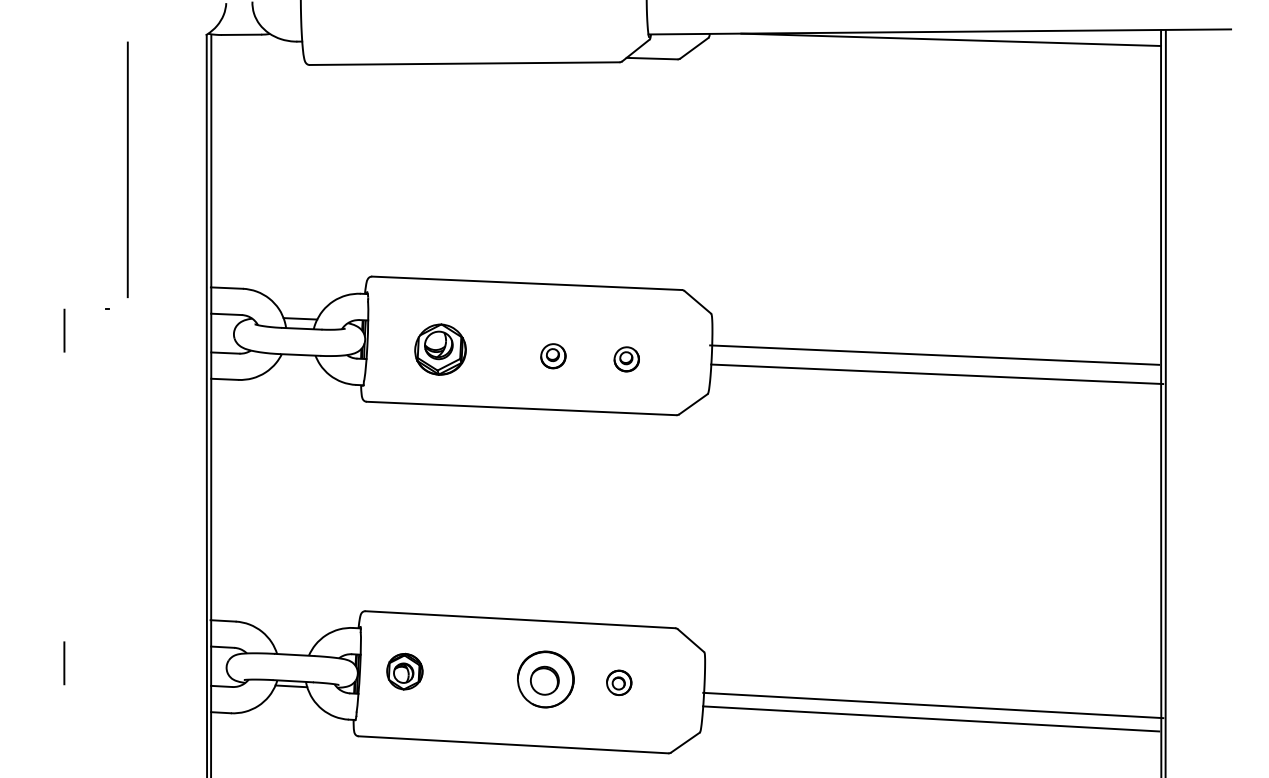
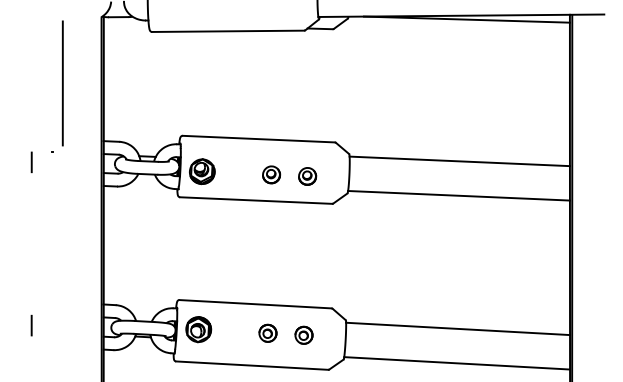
part: (440, 349) -> (202, 171), moved
part: (552, 355) -> (271, 174), size x1.43
line: (934, 355) -> (459, 161), moved
part: (626, 359) -> (307, 176), size x1.43
line: (936, 373) -> (458, 195), moved
part: (404, 671) -> (198, 329), size x1.43
part: (544, 677) -> (267, 332), size x0.62
part: (618, 681) -> (303, 334), size x1.43
line: (934, 705) -> (457, 363), moved
line: (931, 718) -> (458, 328), moved

